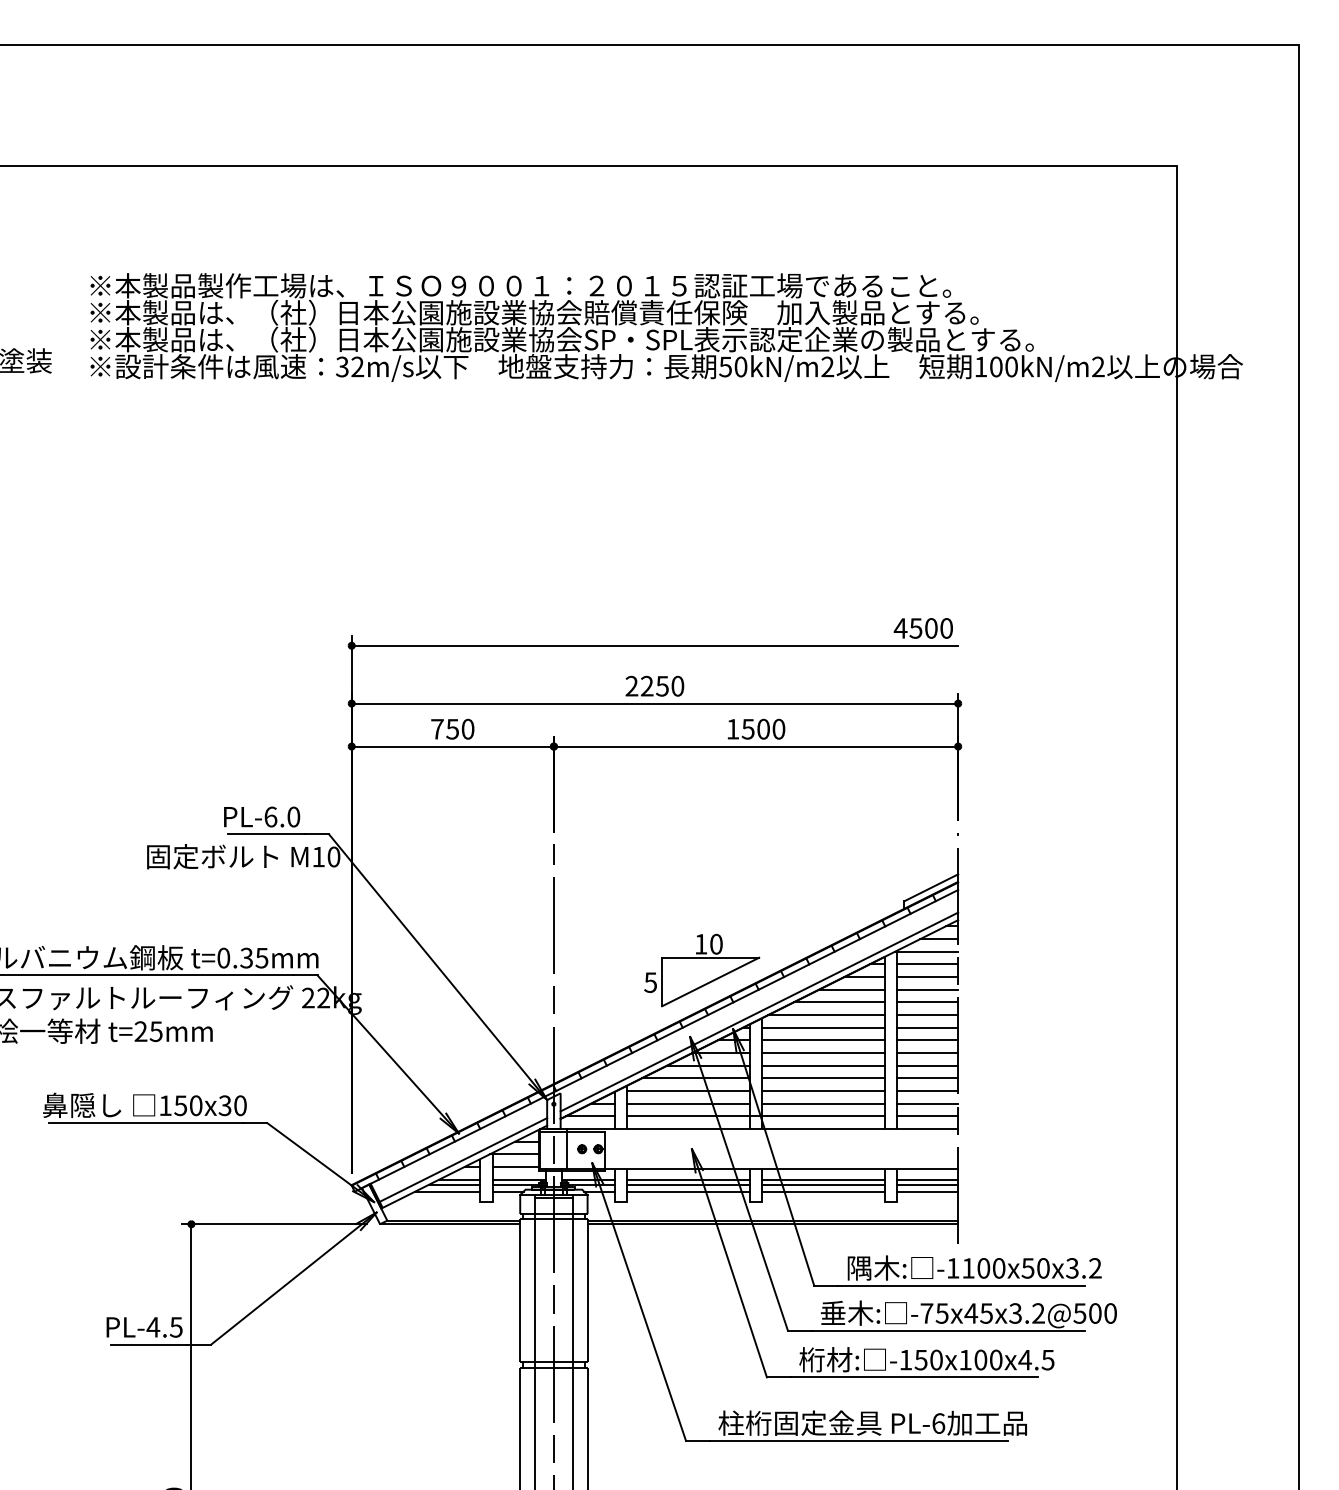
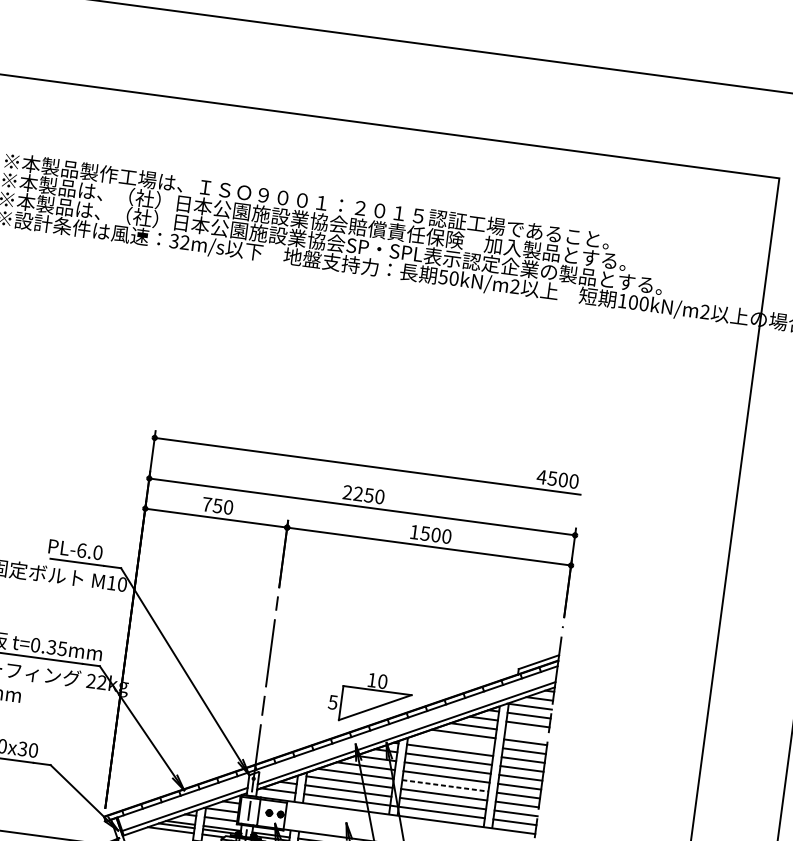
line: (927, 989) -> (526, 733), removed
line: (826, 1015) -> (453, 741), removed
line: (823, 1078) -> (445, 785), solid -> dashed

